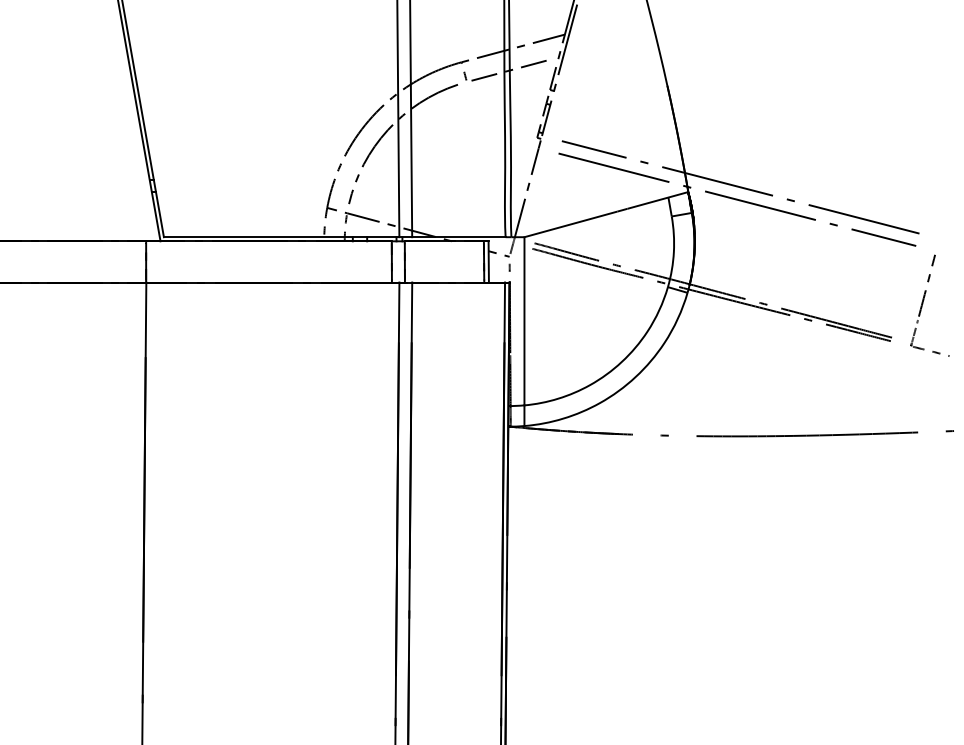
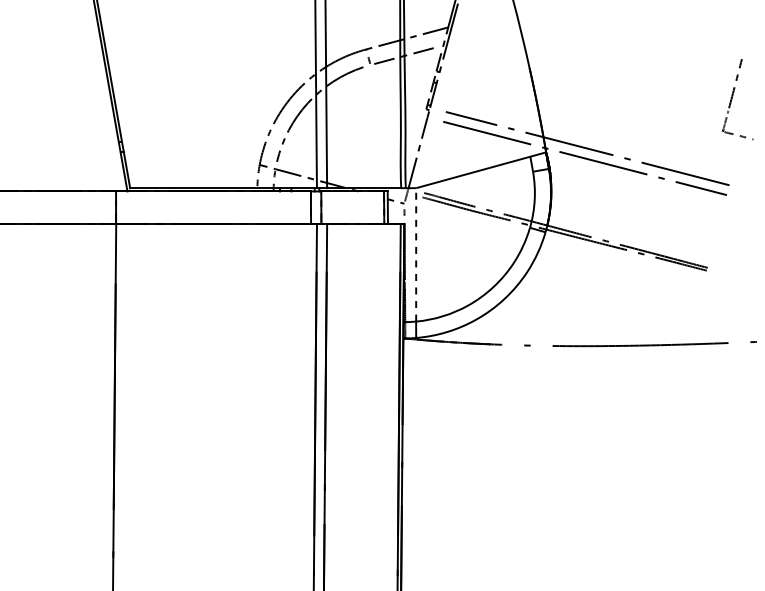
part: (929, 305) -> (737, 99), moved
line: (524, 320) -> (416, 254), solid -> dashed

